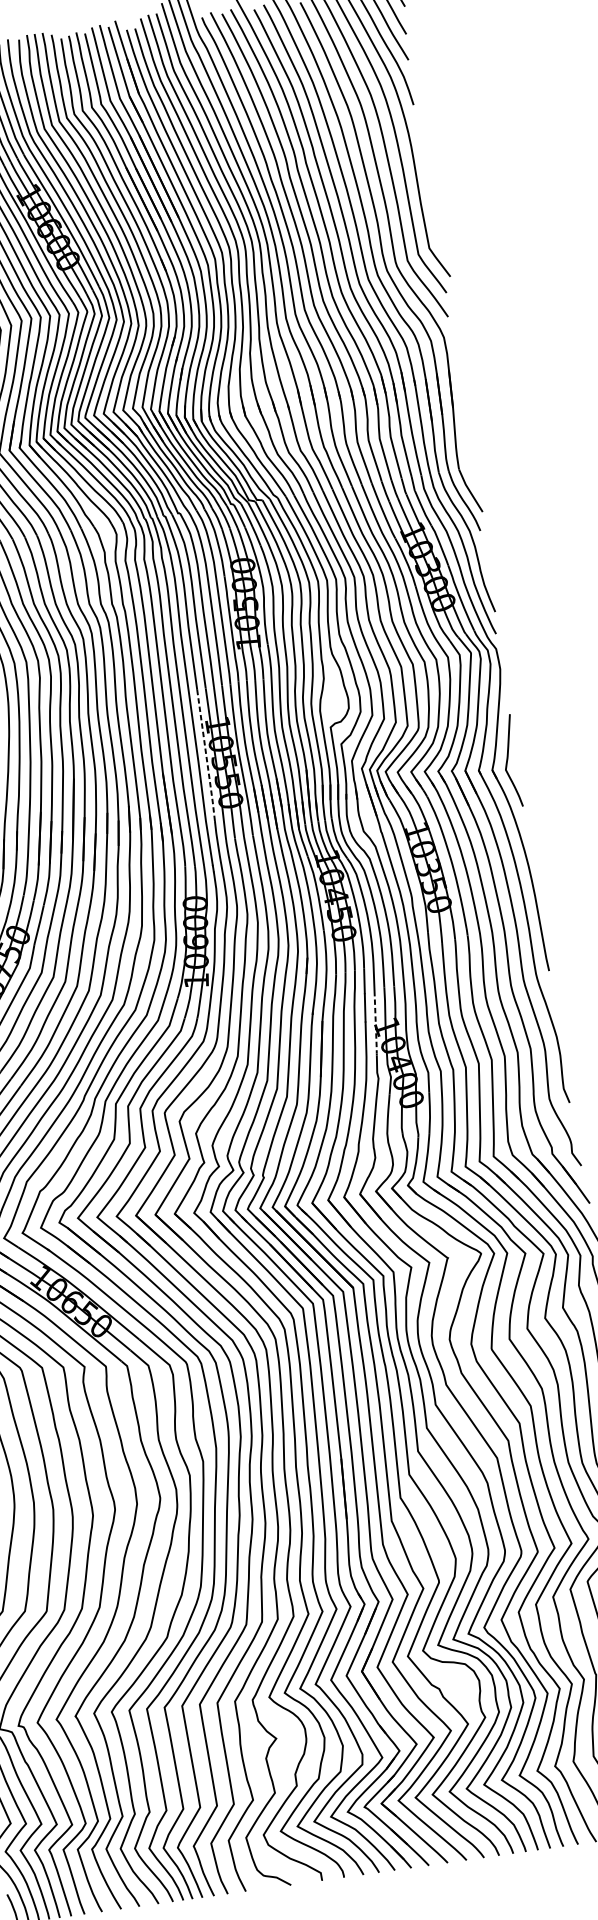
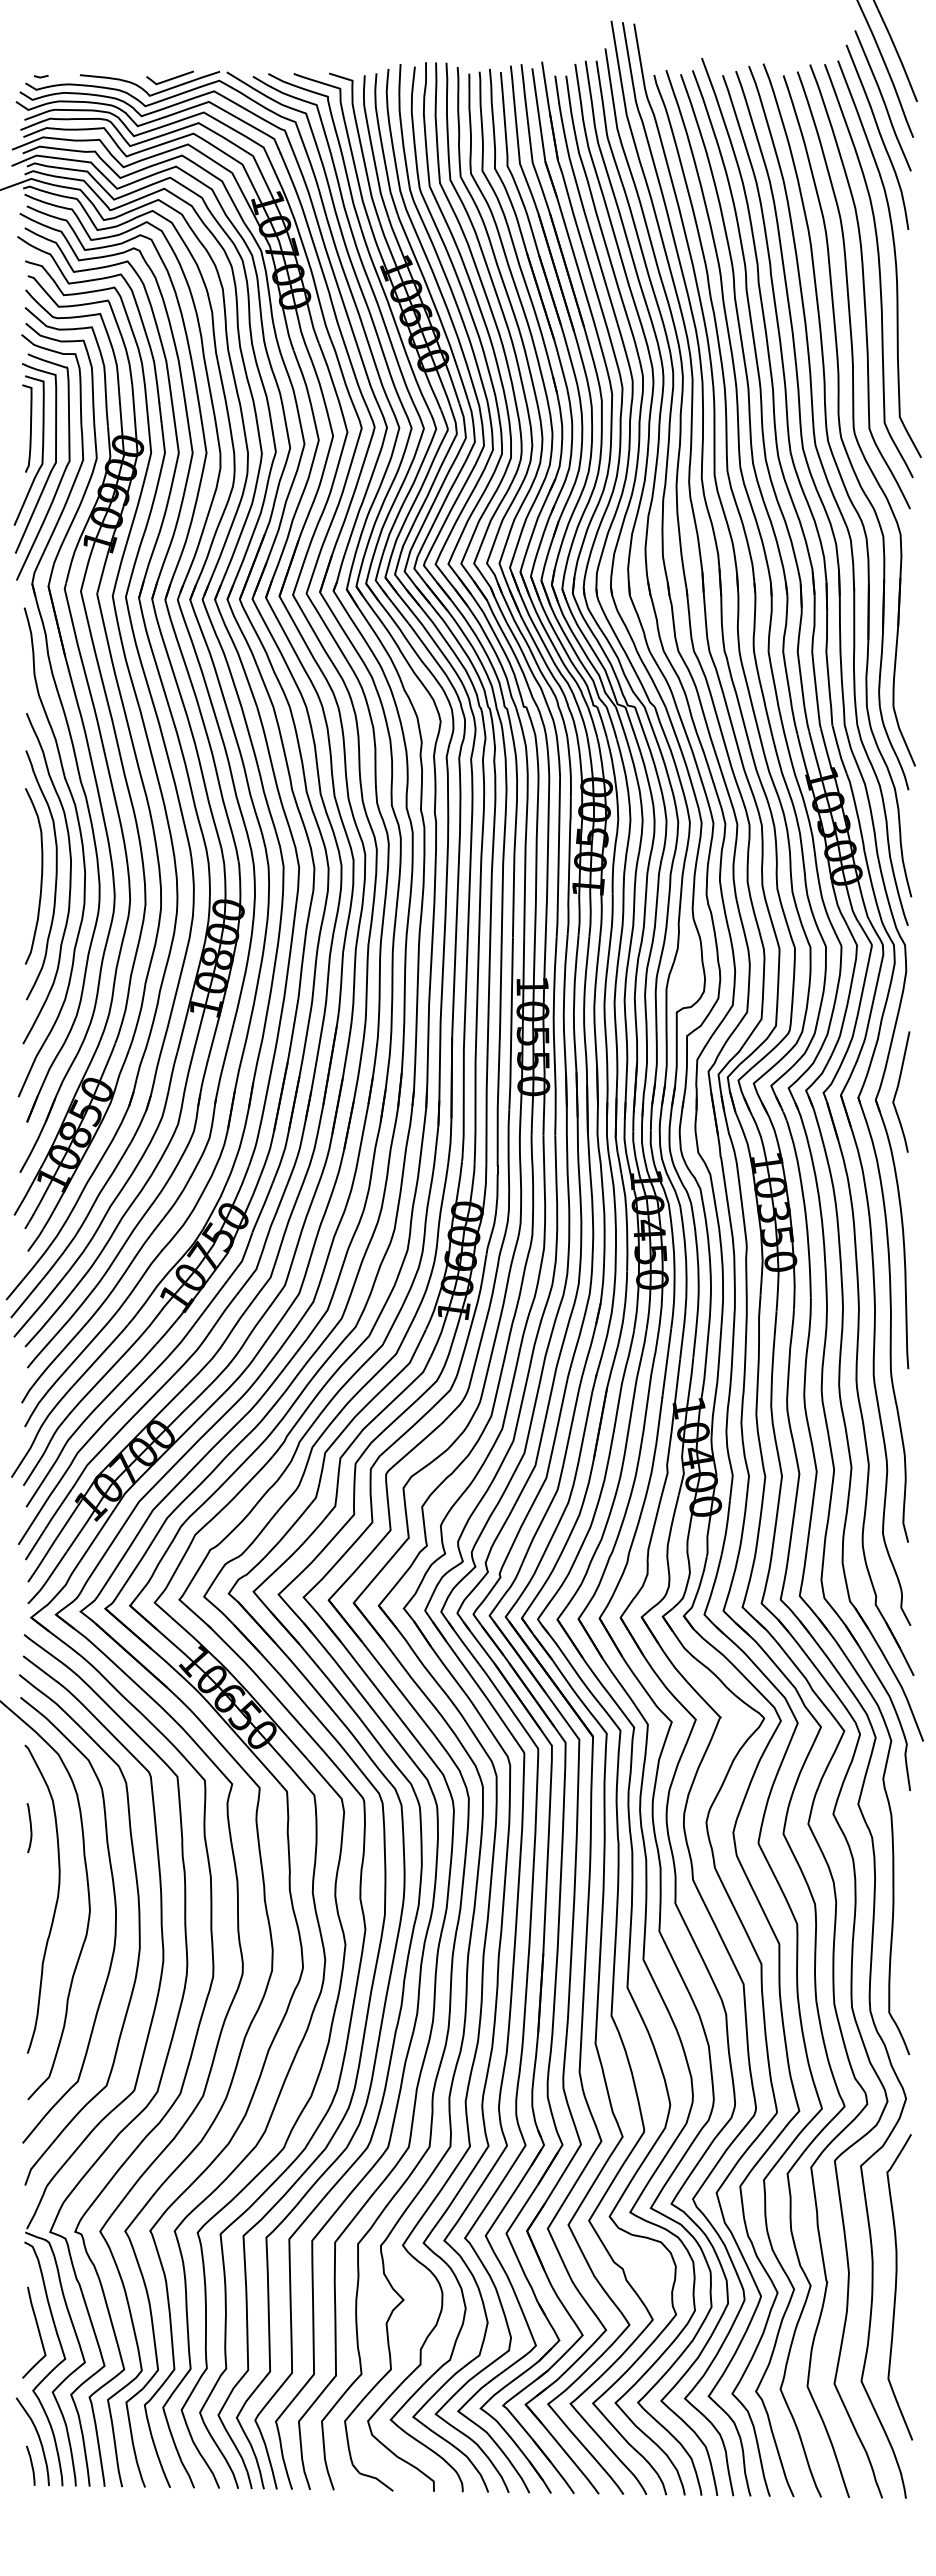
line: (206, 755) -> (511, 1023), dashed -> solid
line: (375, 1024) -> (674, 1403), dashed -> solid

